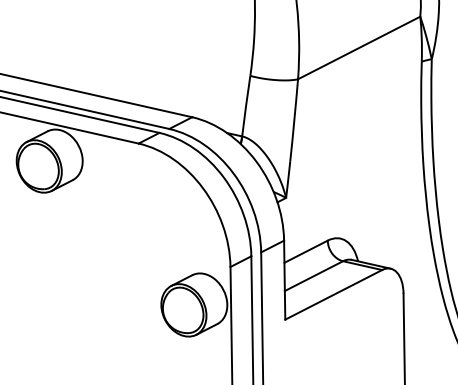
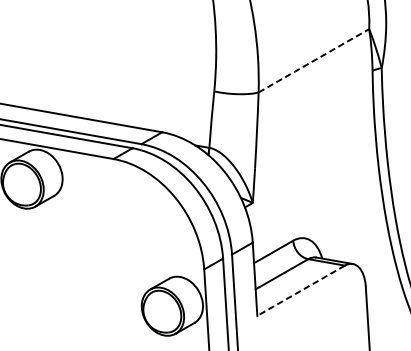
line: (359, 48) -> (314, 61), solid -> dashed
line: (333, 295) -> (300, 291), solid -> dashed

